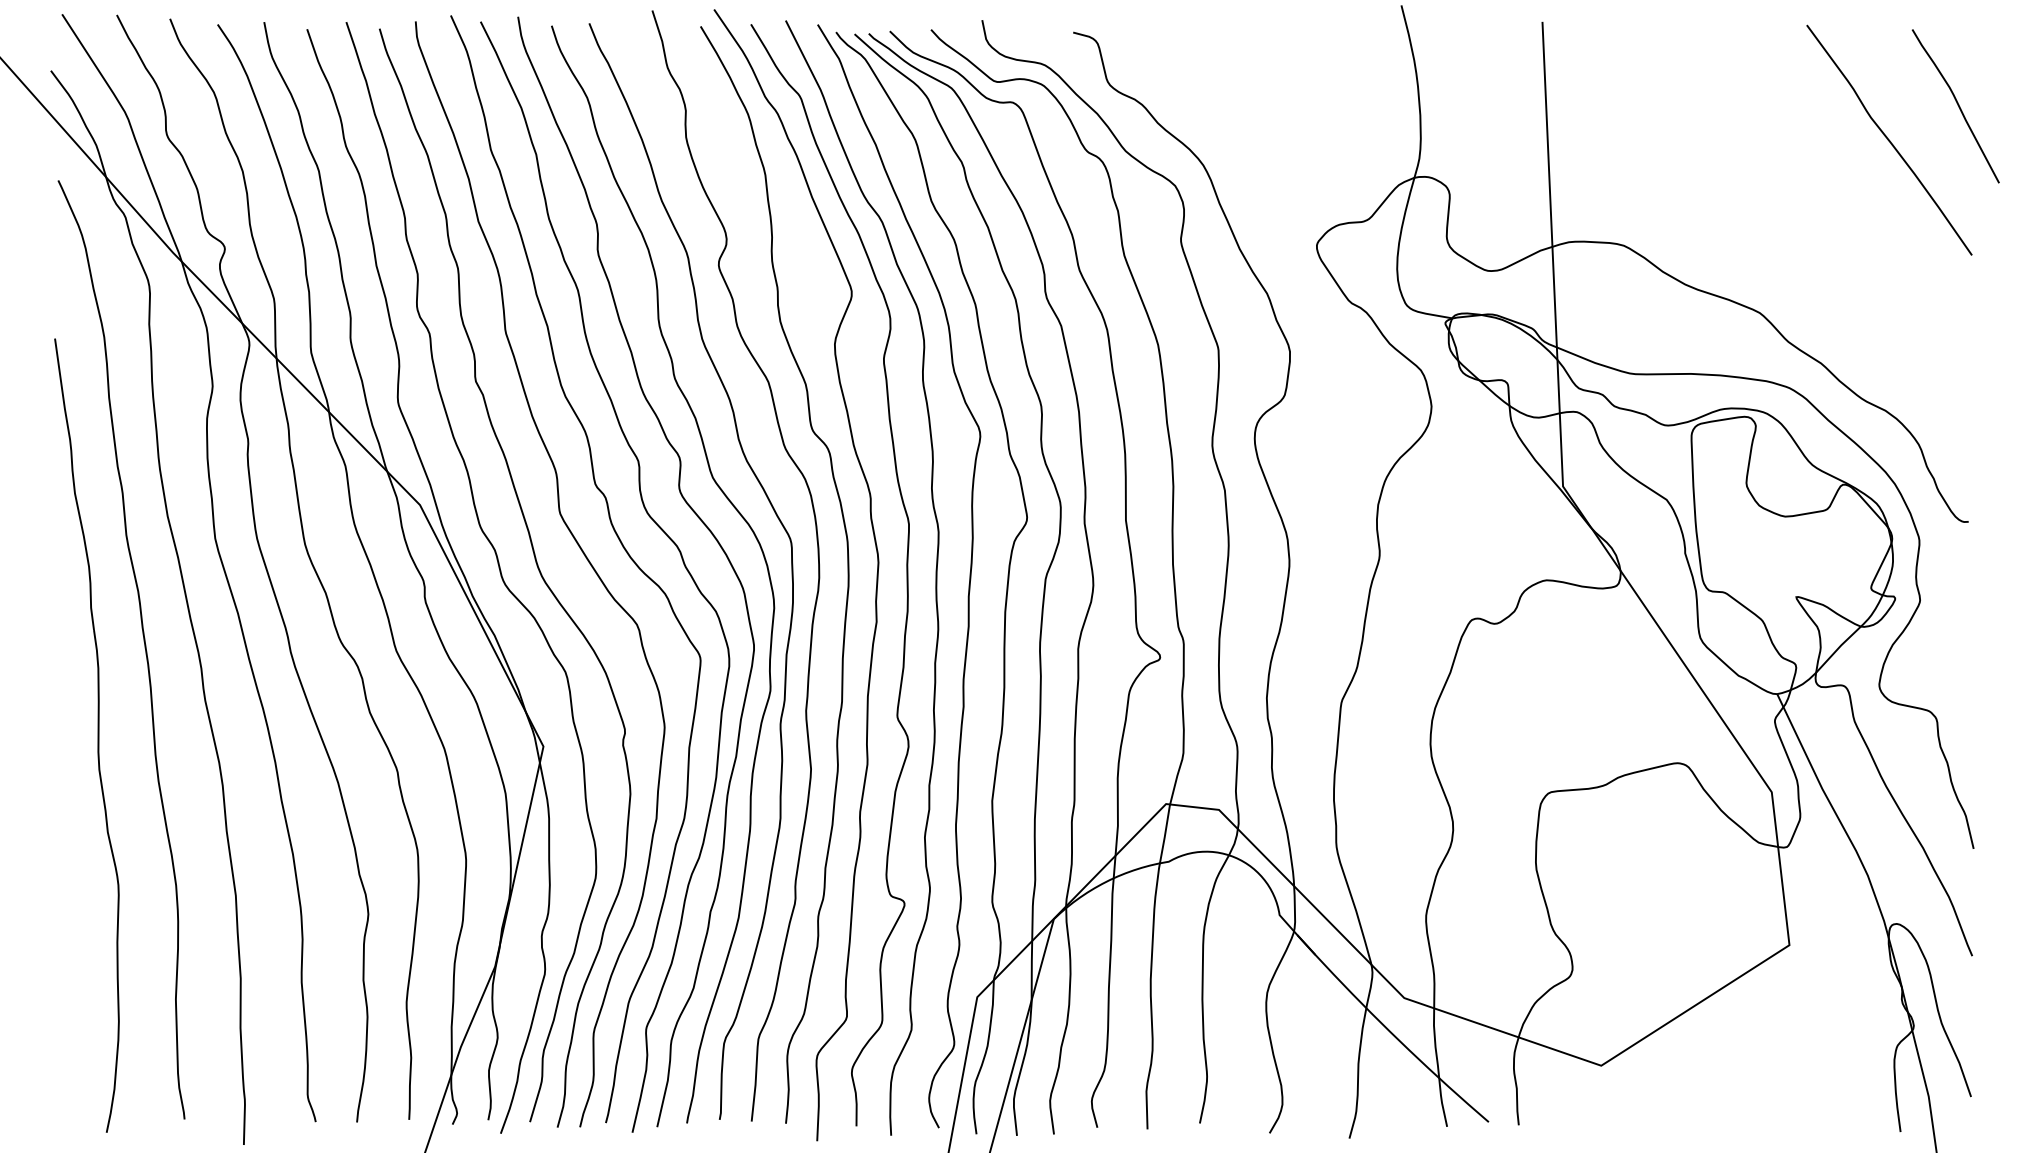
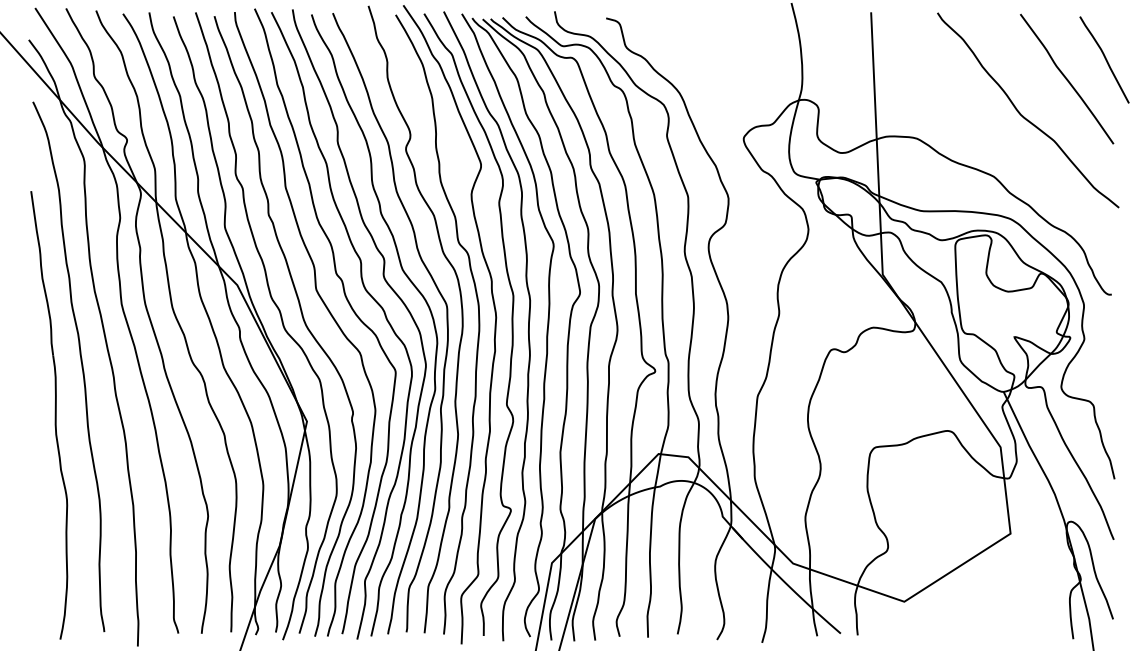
curve: (1812, 204) -> (1023, 115), added

